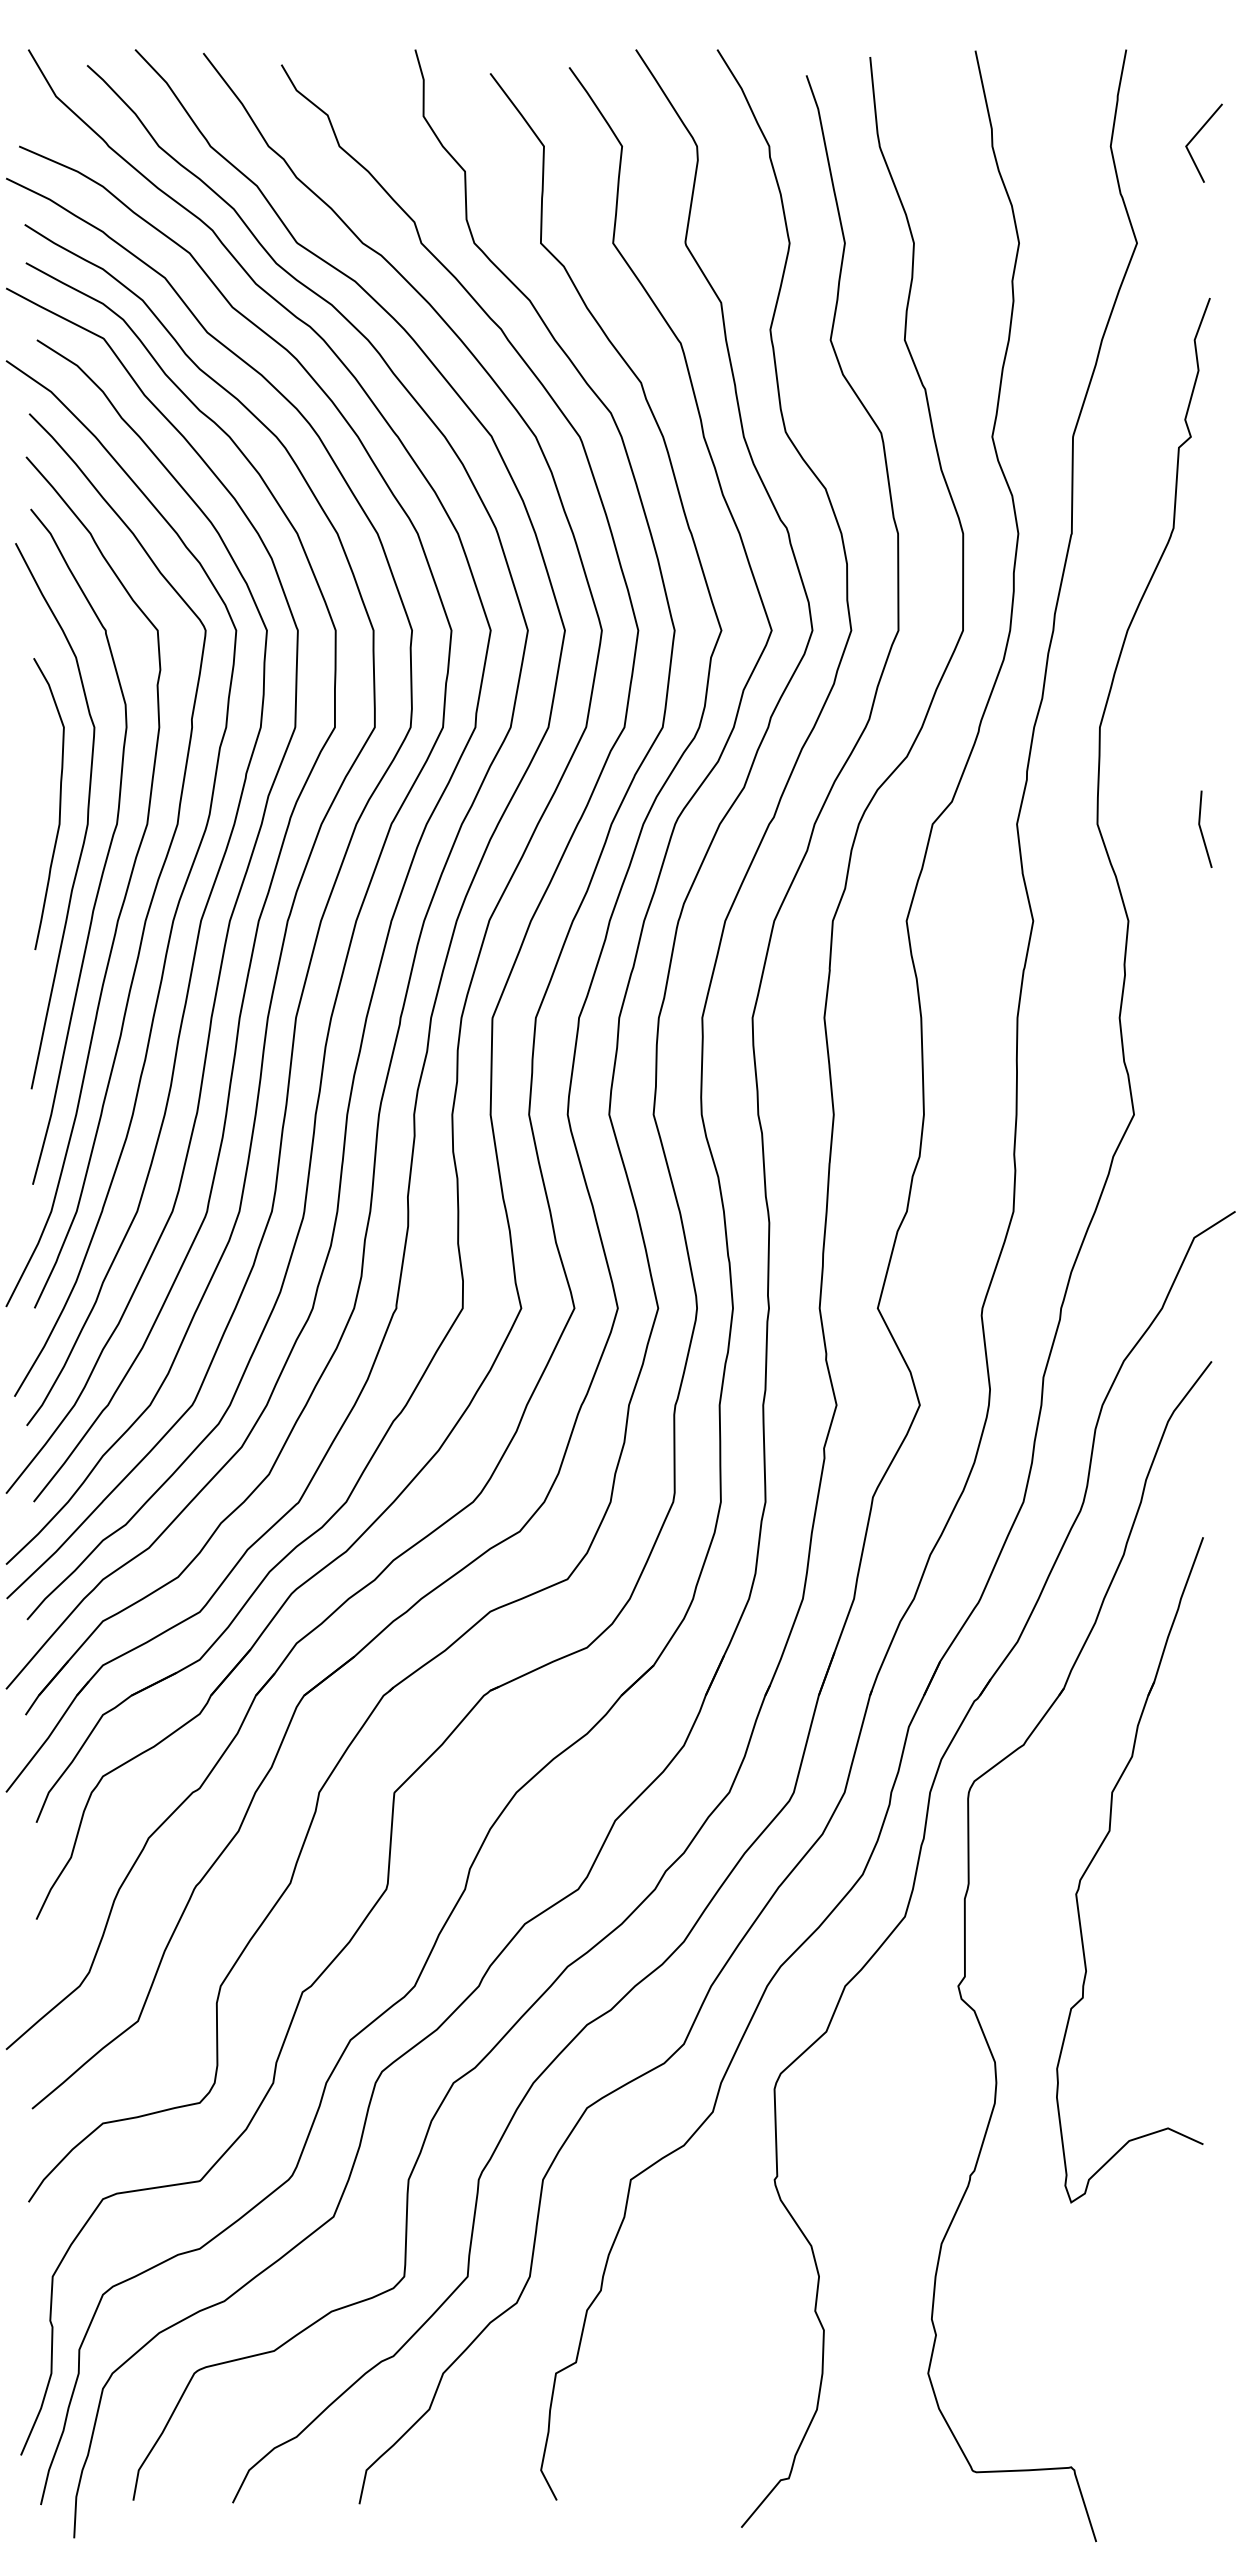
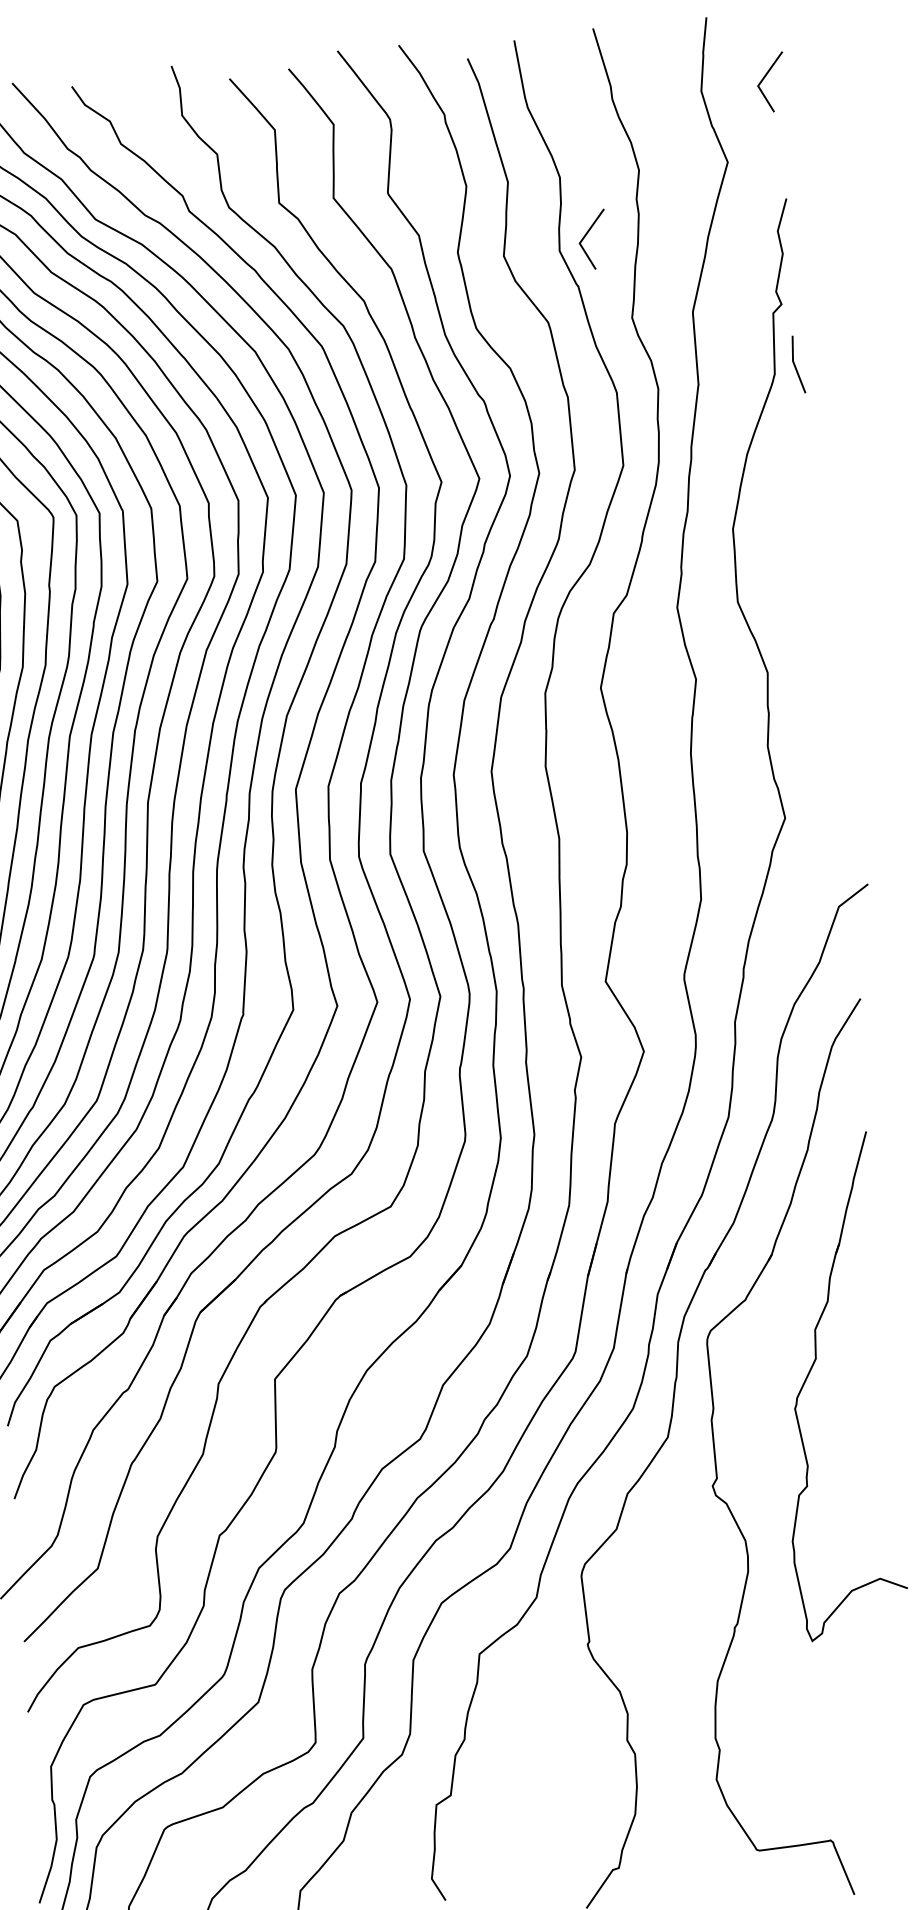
line: (941, 323) -> (586, 236), added
line: (1201, 828) -> (795, 364), moved

